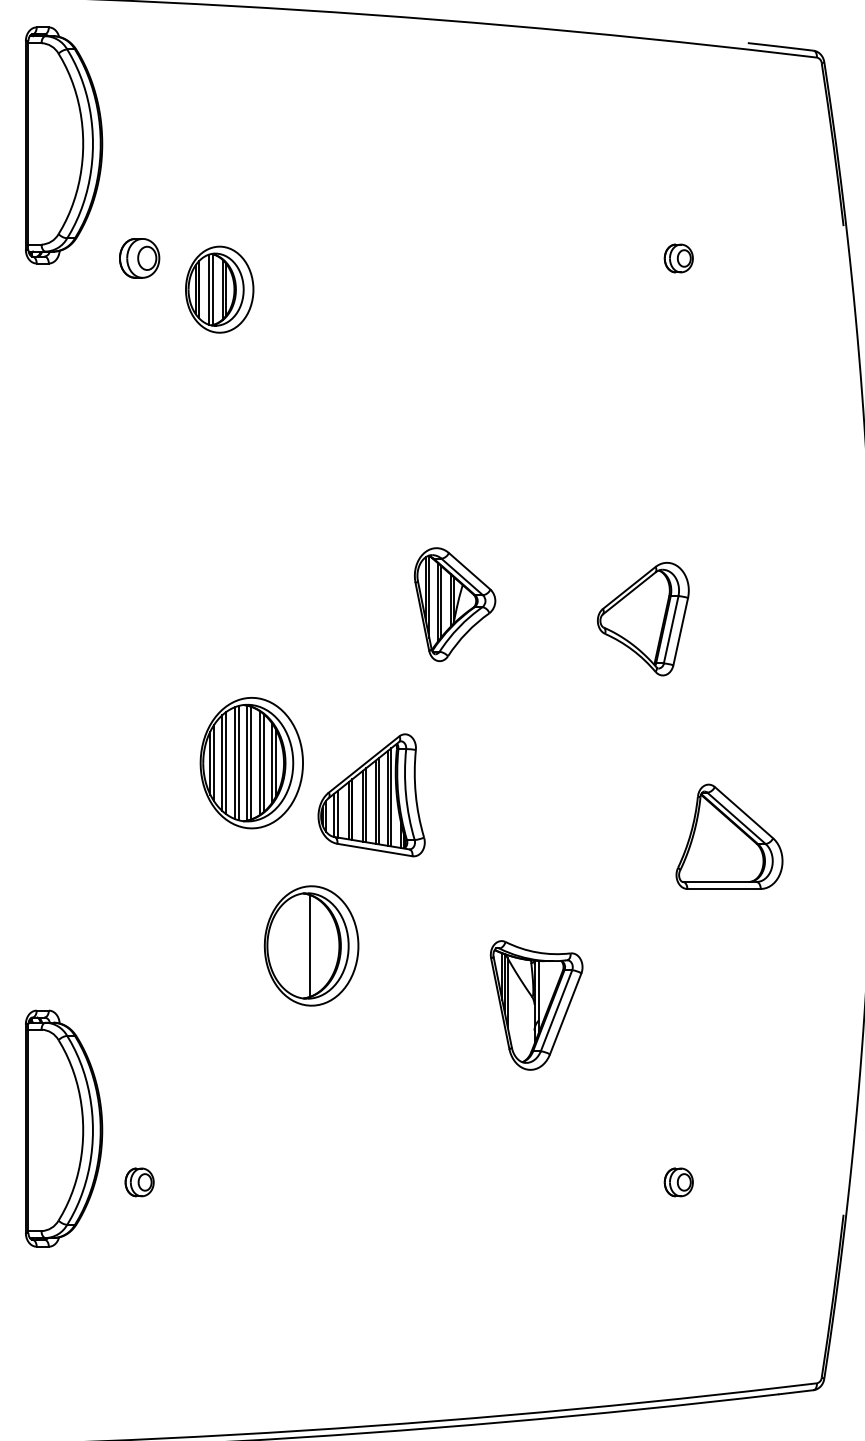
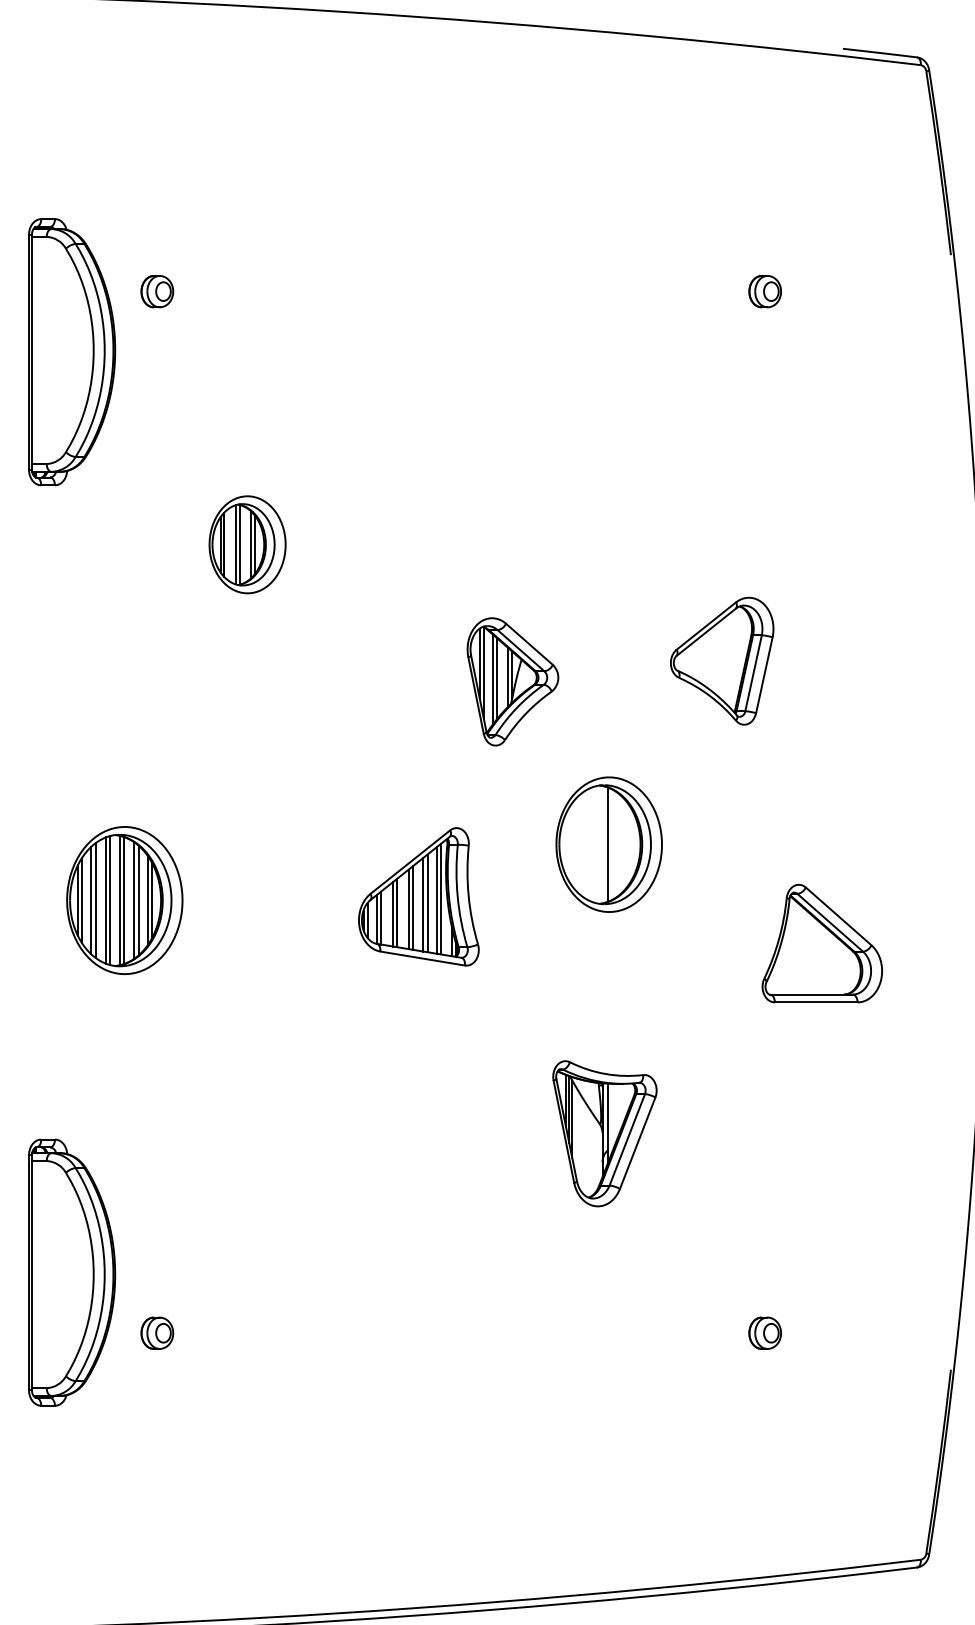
part: (64, 145) -> (72, 352), moved
part: (139, 258) -> (157, 291), size x0.71
part: (219, 289) -> (247, 544), moved
part: (643, 618) -> (722, 660), moved
part: (251, 763) -> (124, 900), moved
part: (310, 945) -> (608, 844), moved

